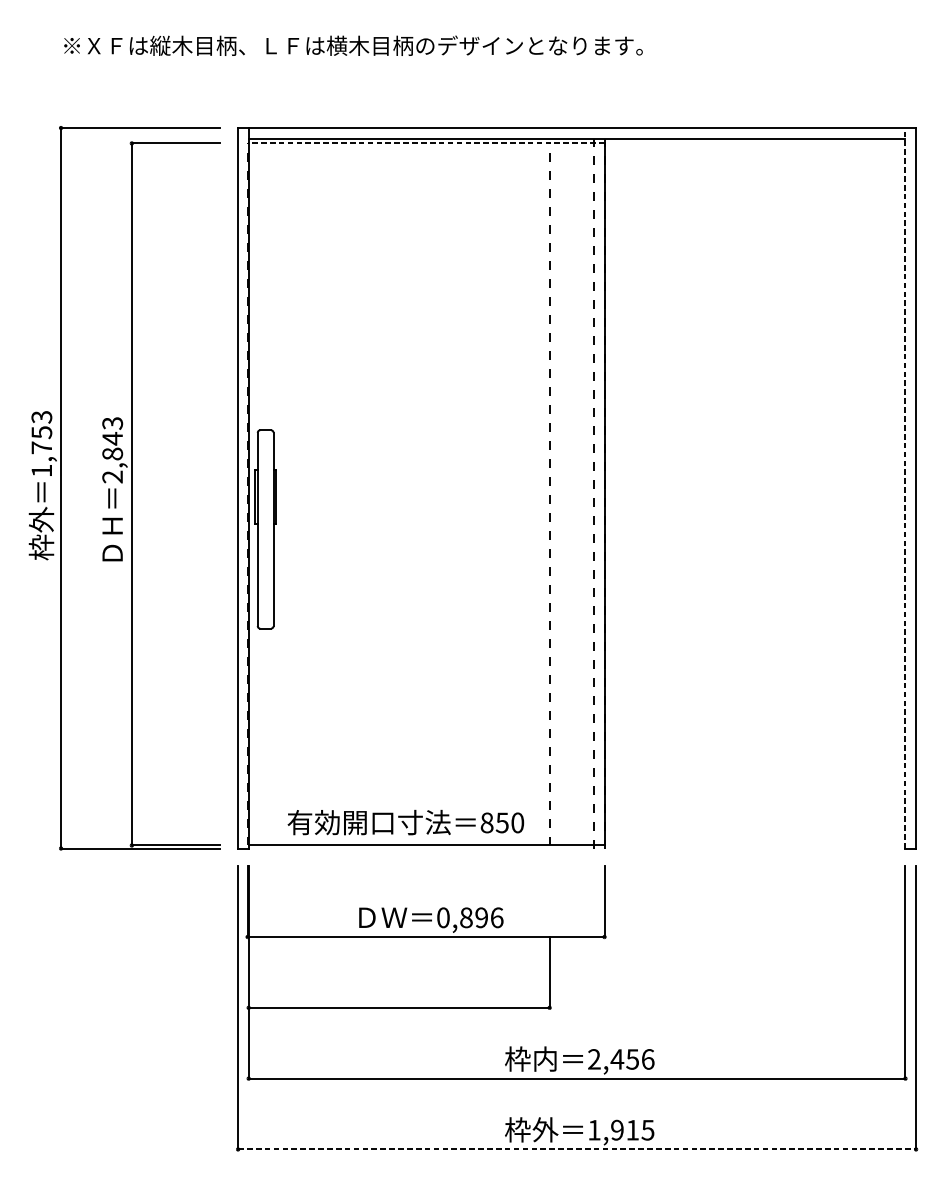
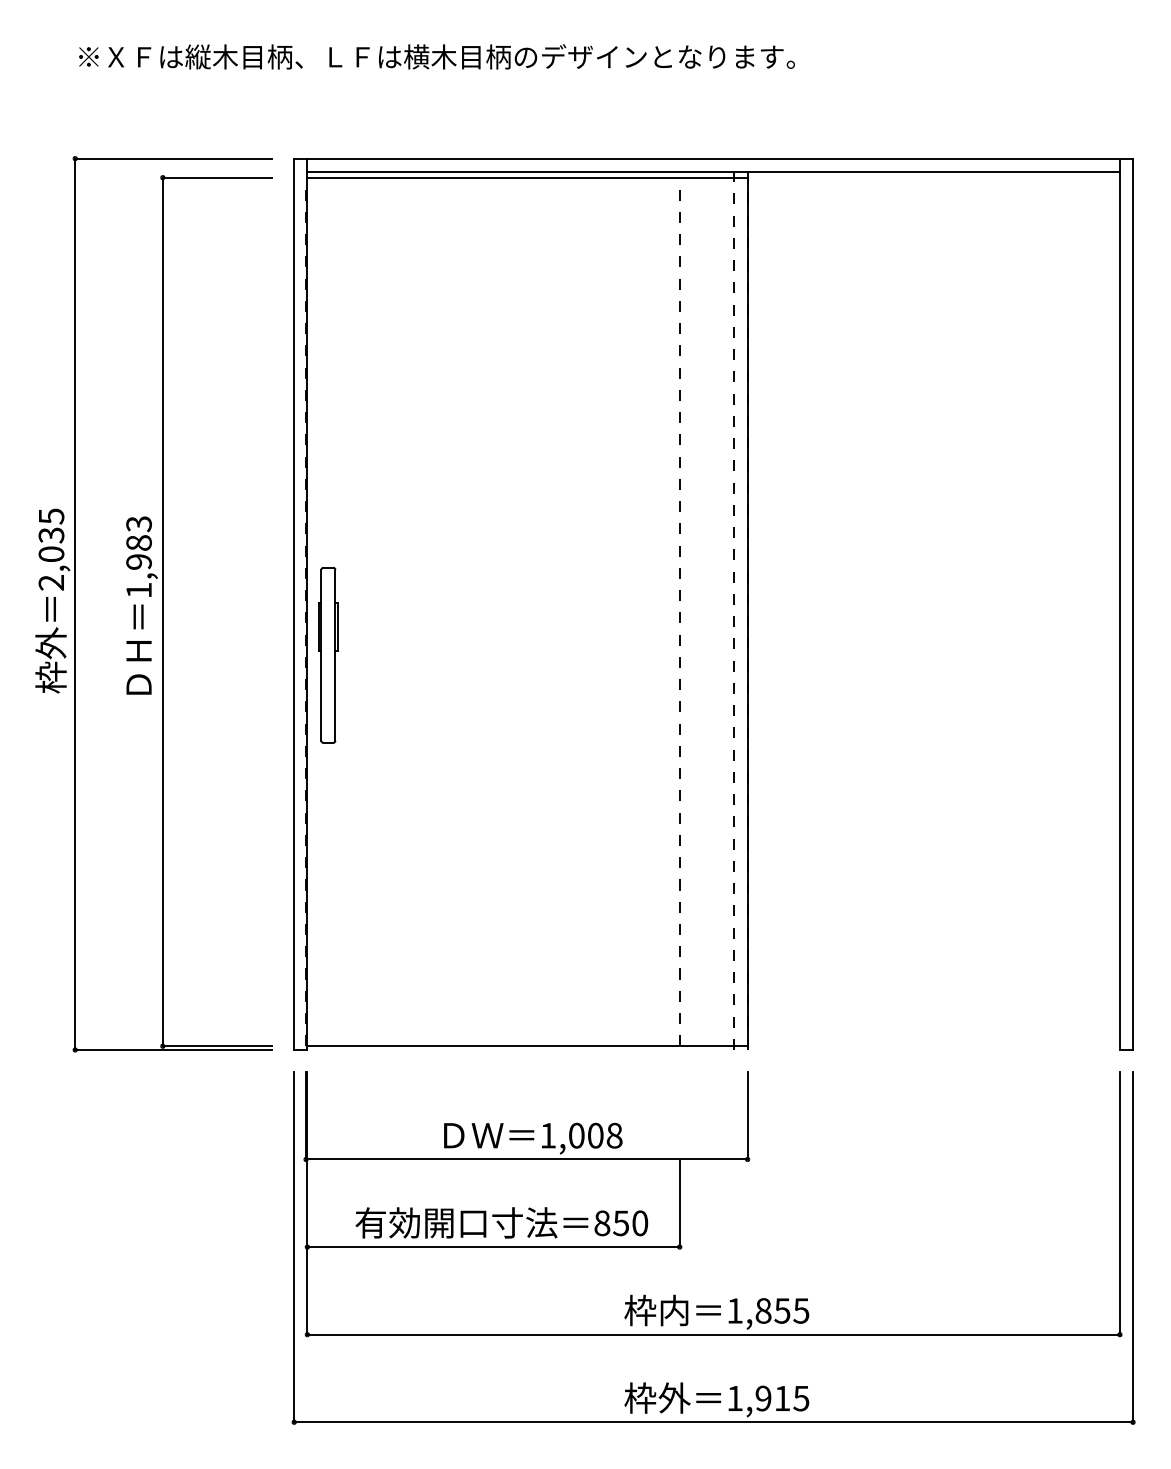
line: (425, 143) -> (526, 177), dashed -> solid
text: (41, 443) -> (51, 549), 1,753 -> 2,035
text: (112, 457) -> (138, 566), 2,843 -> 1,983
line: (905, 488) -> (1119, 604), dashed -> solid
part: (265, 529) -> (328, 655), size x0.71
text: (405, 822) -> (501, 1222), moved
text: (470, 917) -> (581, 1135), 0,896 -> 1,008
text: (621, 1059) -> (768, 1310), 2,456 -> 1,855
line: (577, 1149) -> (714, 1422), dashed -> solid

